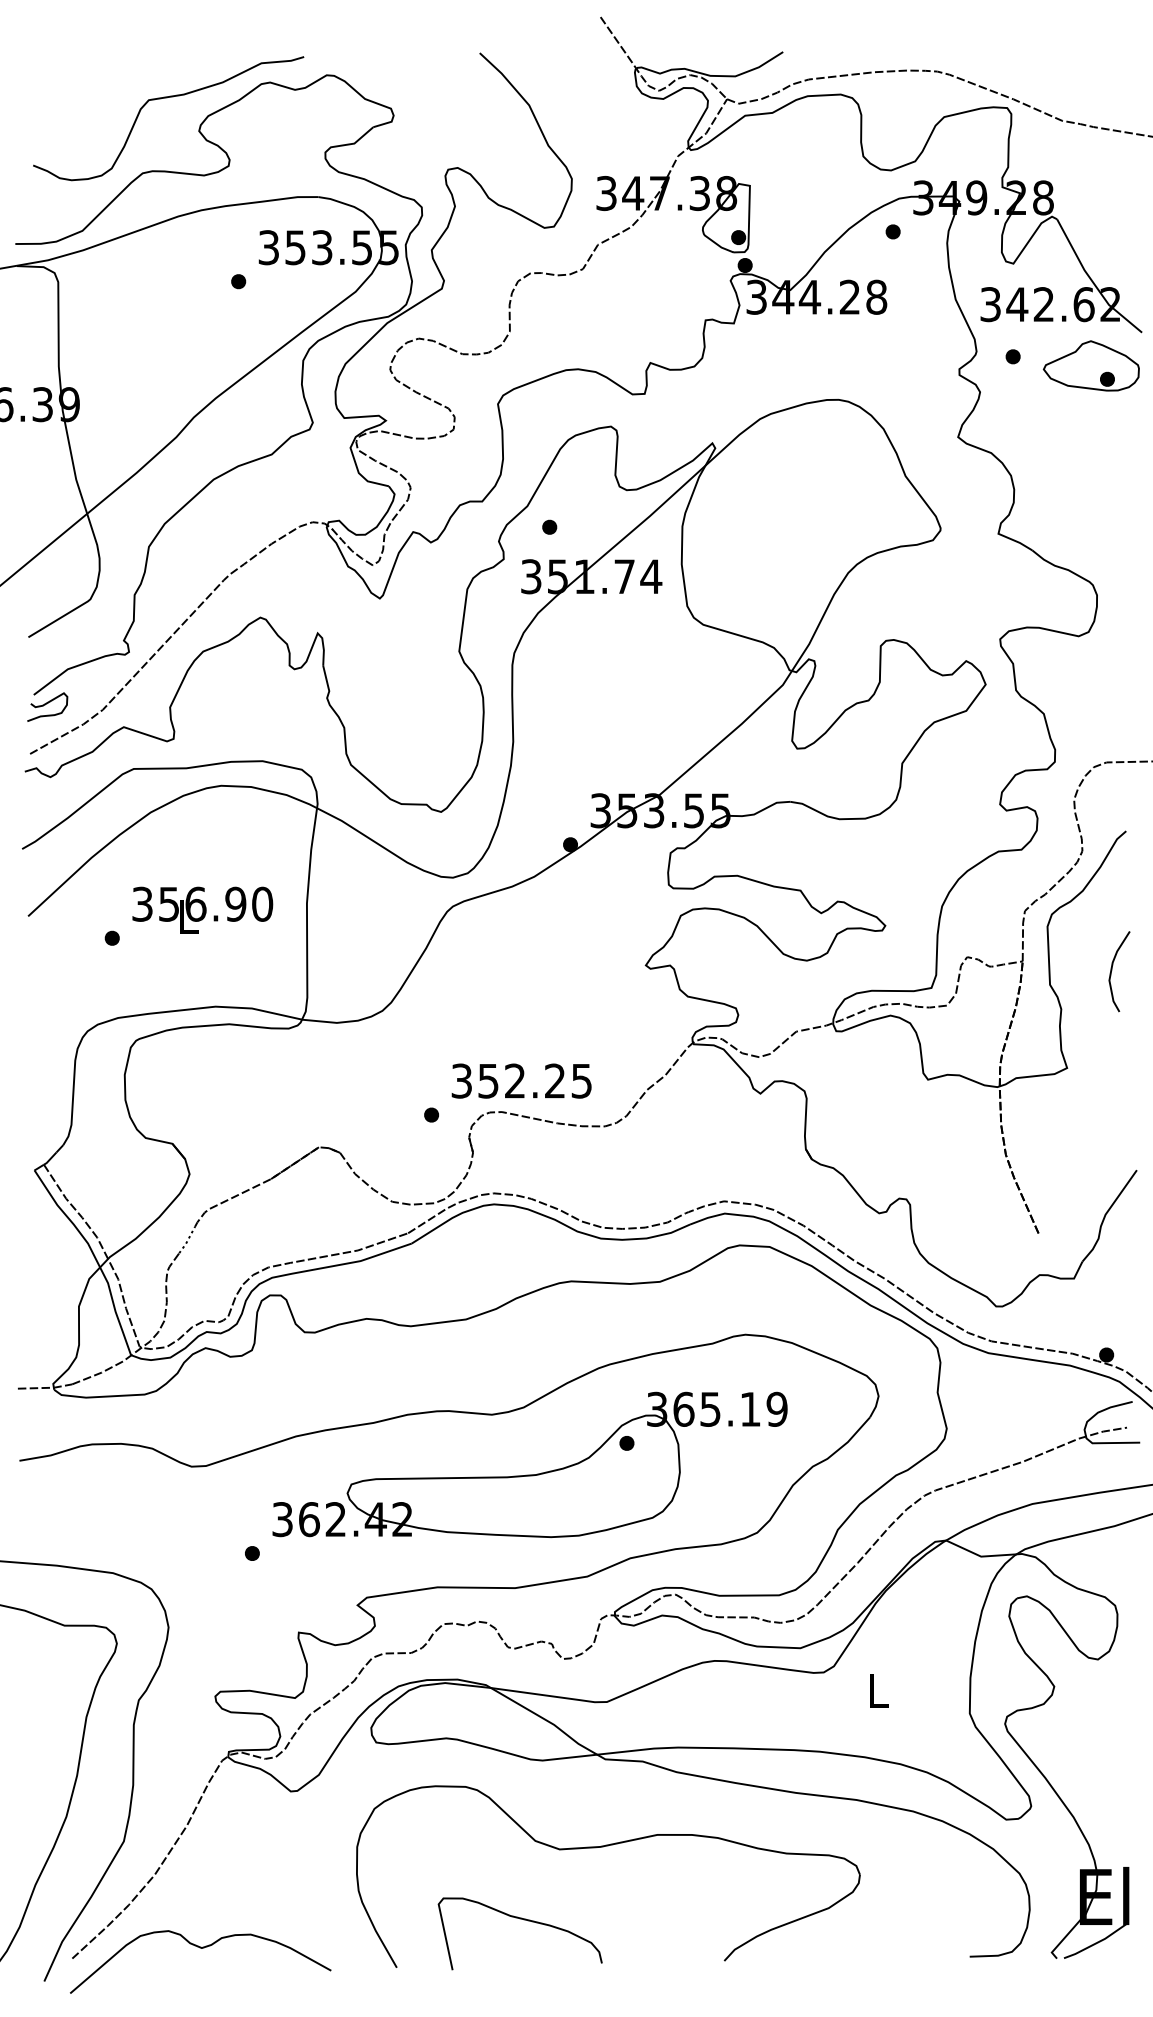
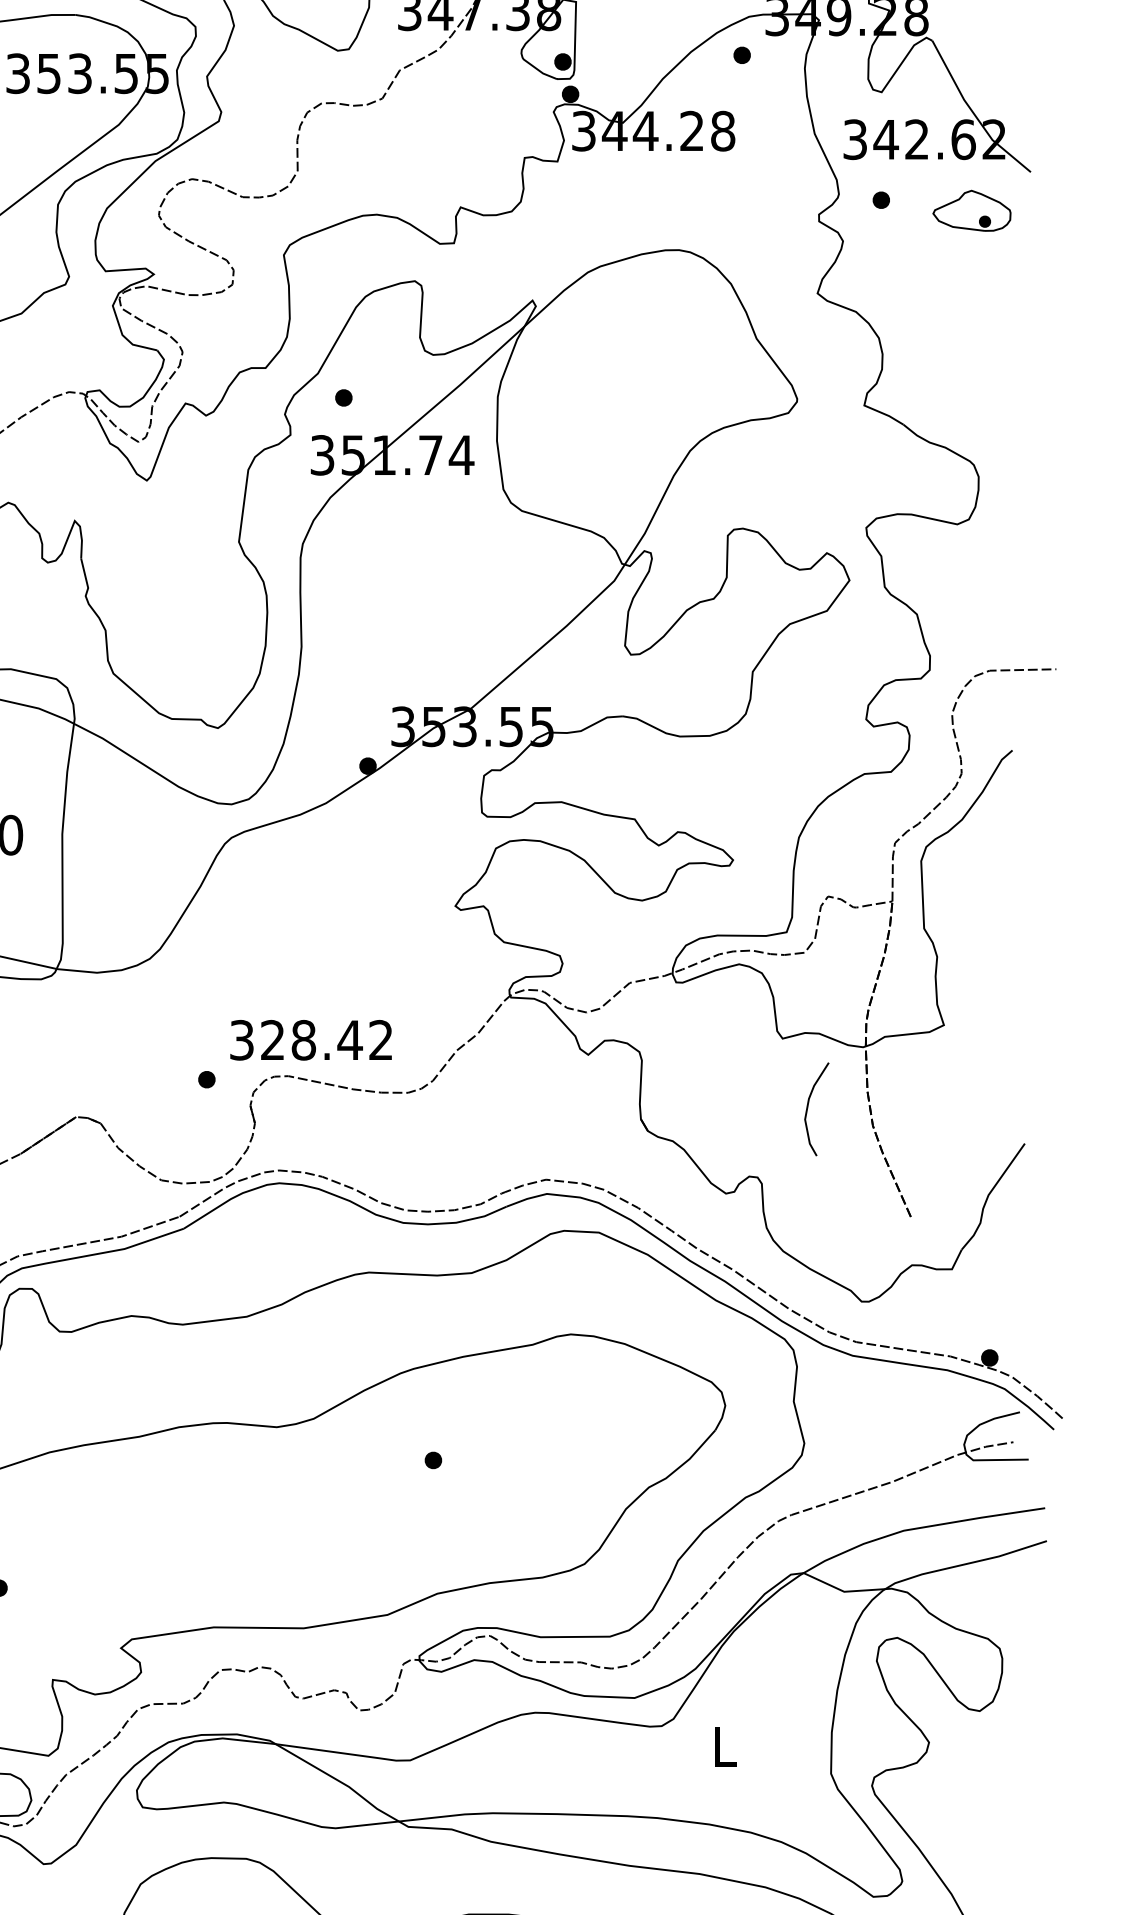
part: (1090, 365) -> (971, 210), size x0.7
curve: (1112, 970) -> (808, 1107), moved
text: (534, 1080) -> (326, 1039), 352.25 -> 328.42
part: (529, 1474) -> (320, 1496), removed

